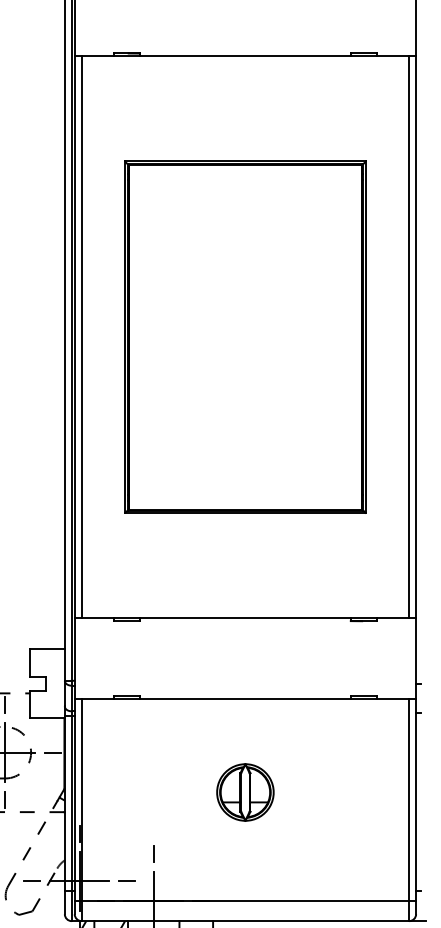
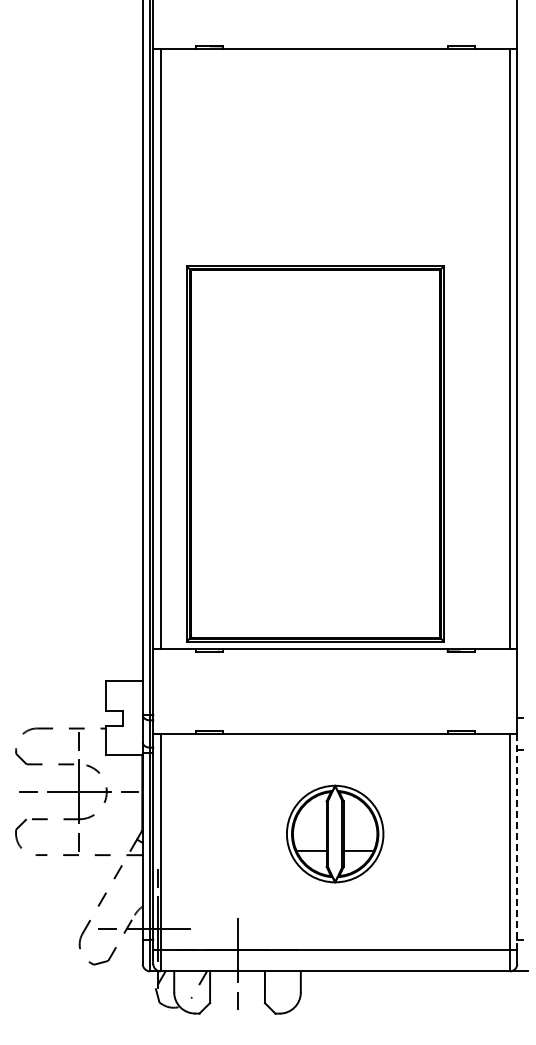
part: (245, 336) -> (315, 453), moved
part: (245, 792) -> (335, 834), size x1.6
line: (416, 800) -> (517, 842), solid -> dashed
line: (153, 853) -> (237, 899), removed
line: (127, 880) -> (209, 928), removed

